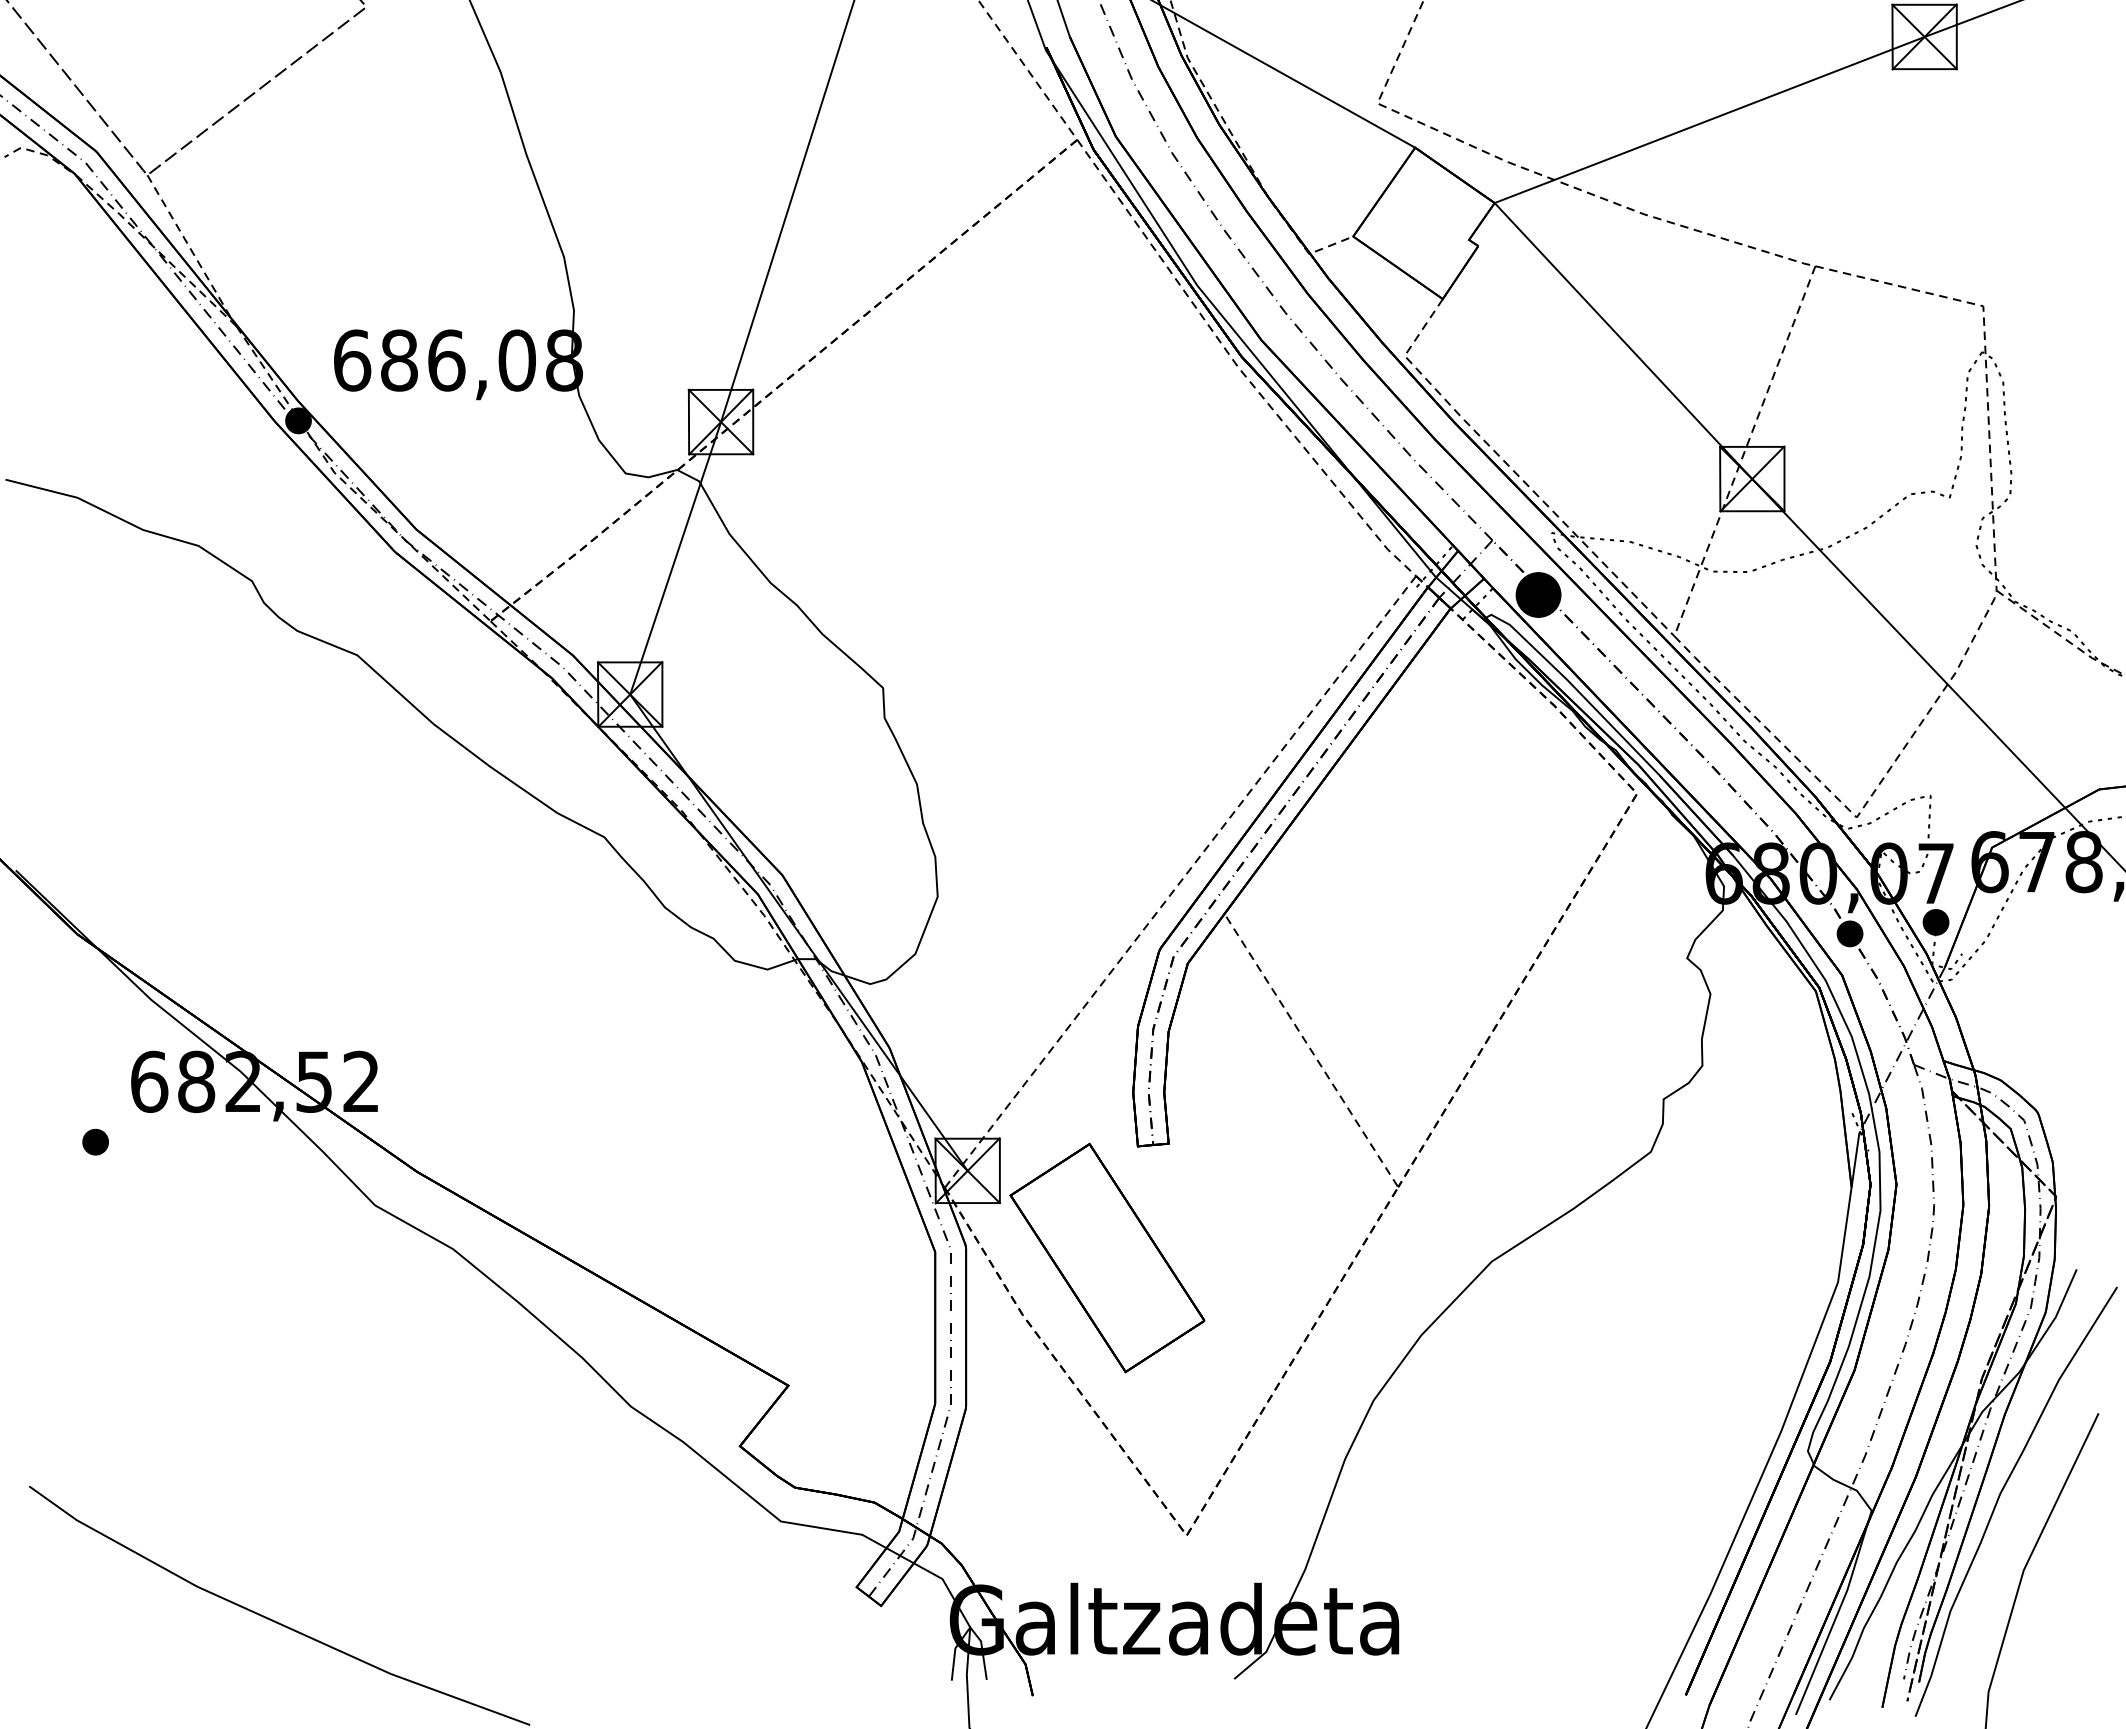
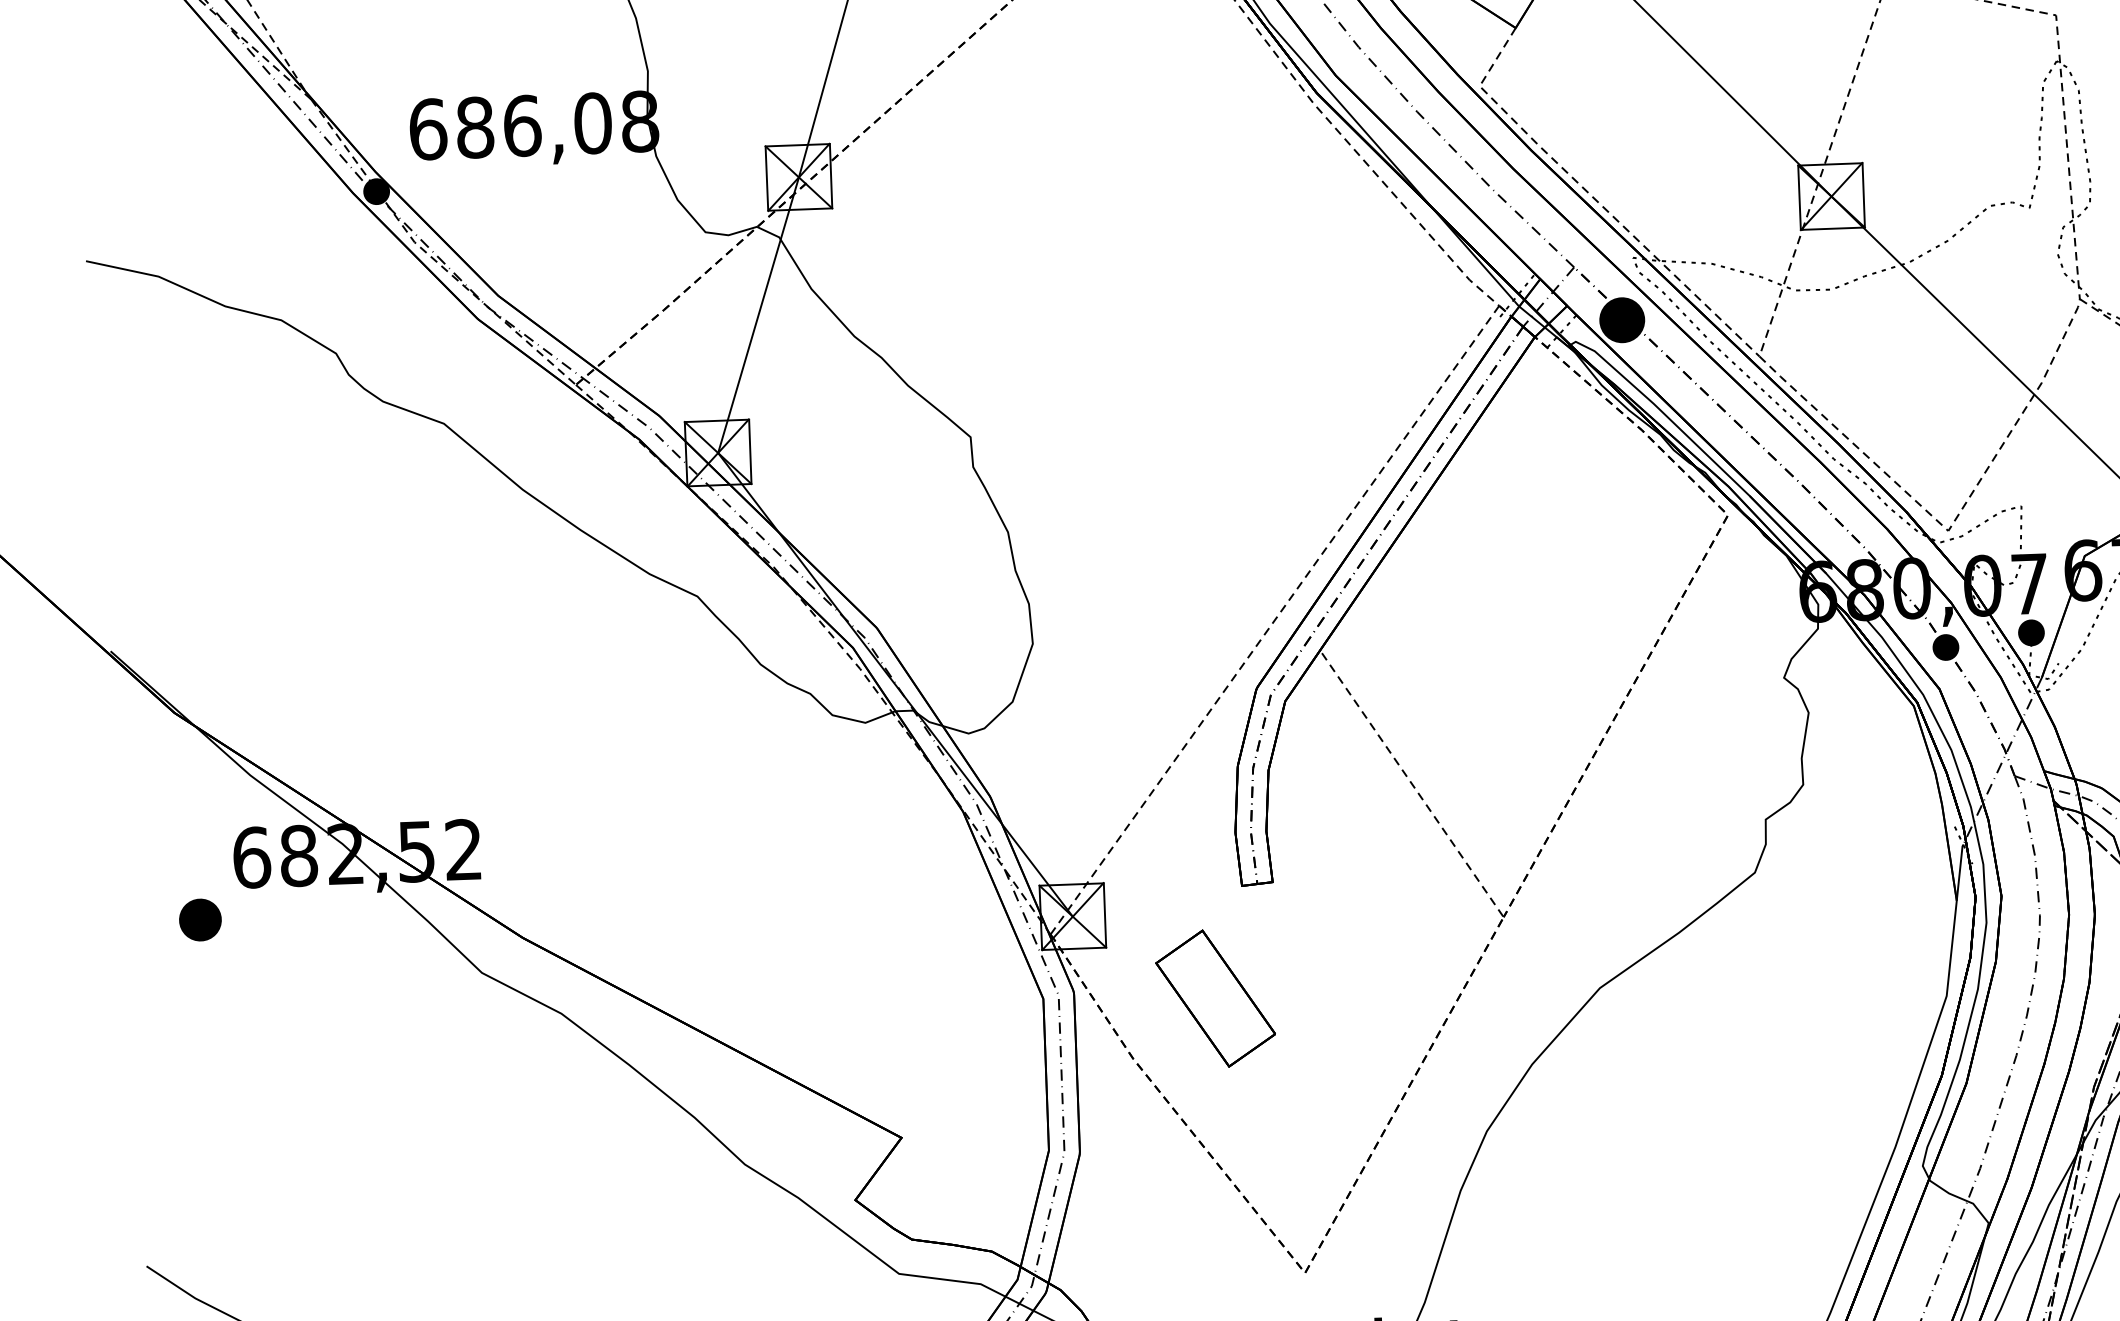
part: (95, 1141) -> (200, 919), size x1.6
part: (1107, 1257) -> (1215, 998), size x0.6

